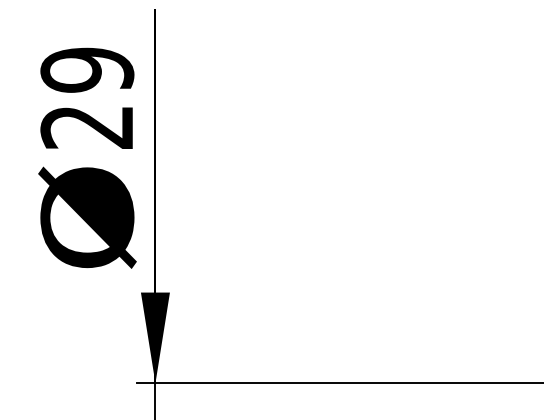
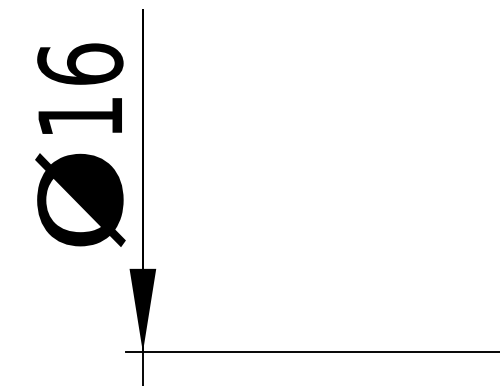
text: (87, 97) -> (80, 89), 29 -> 16

